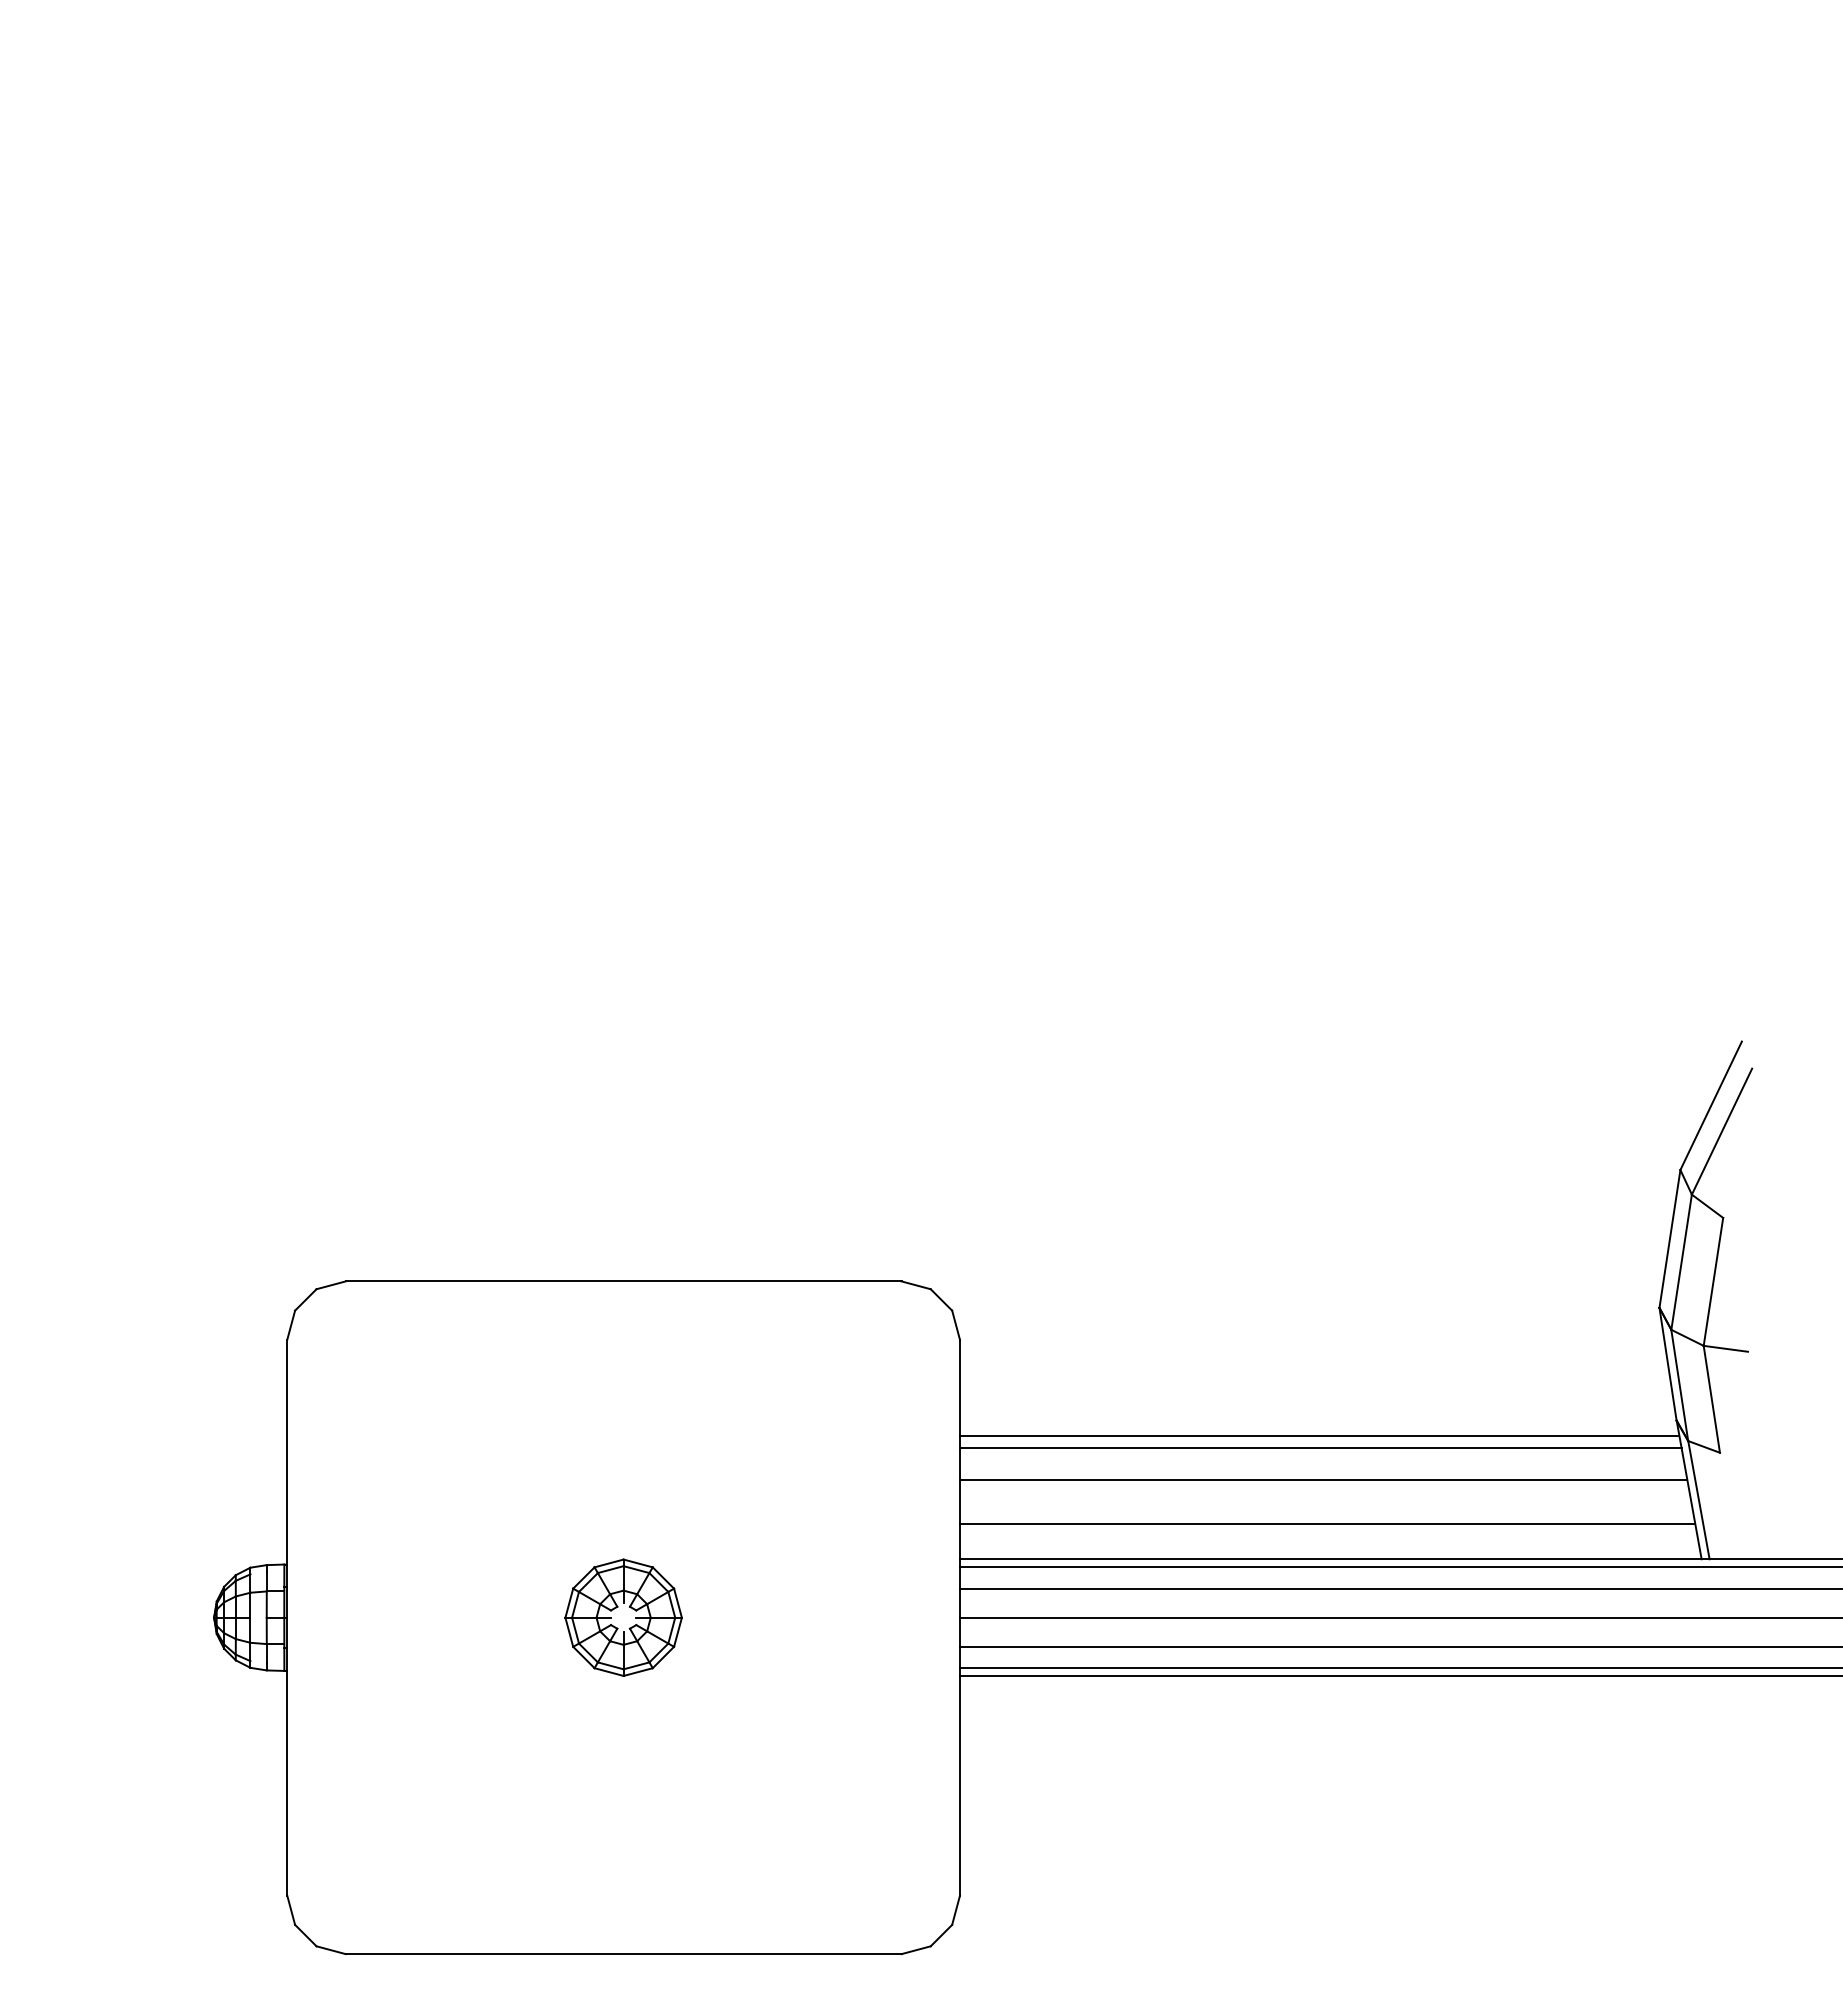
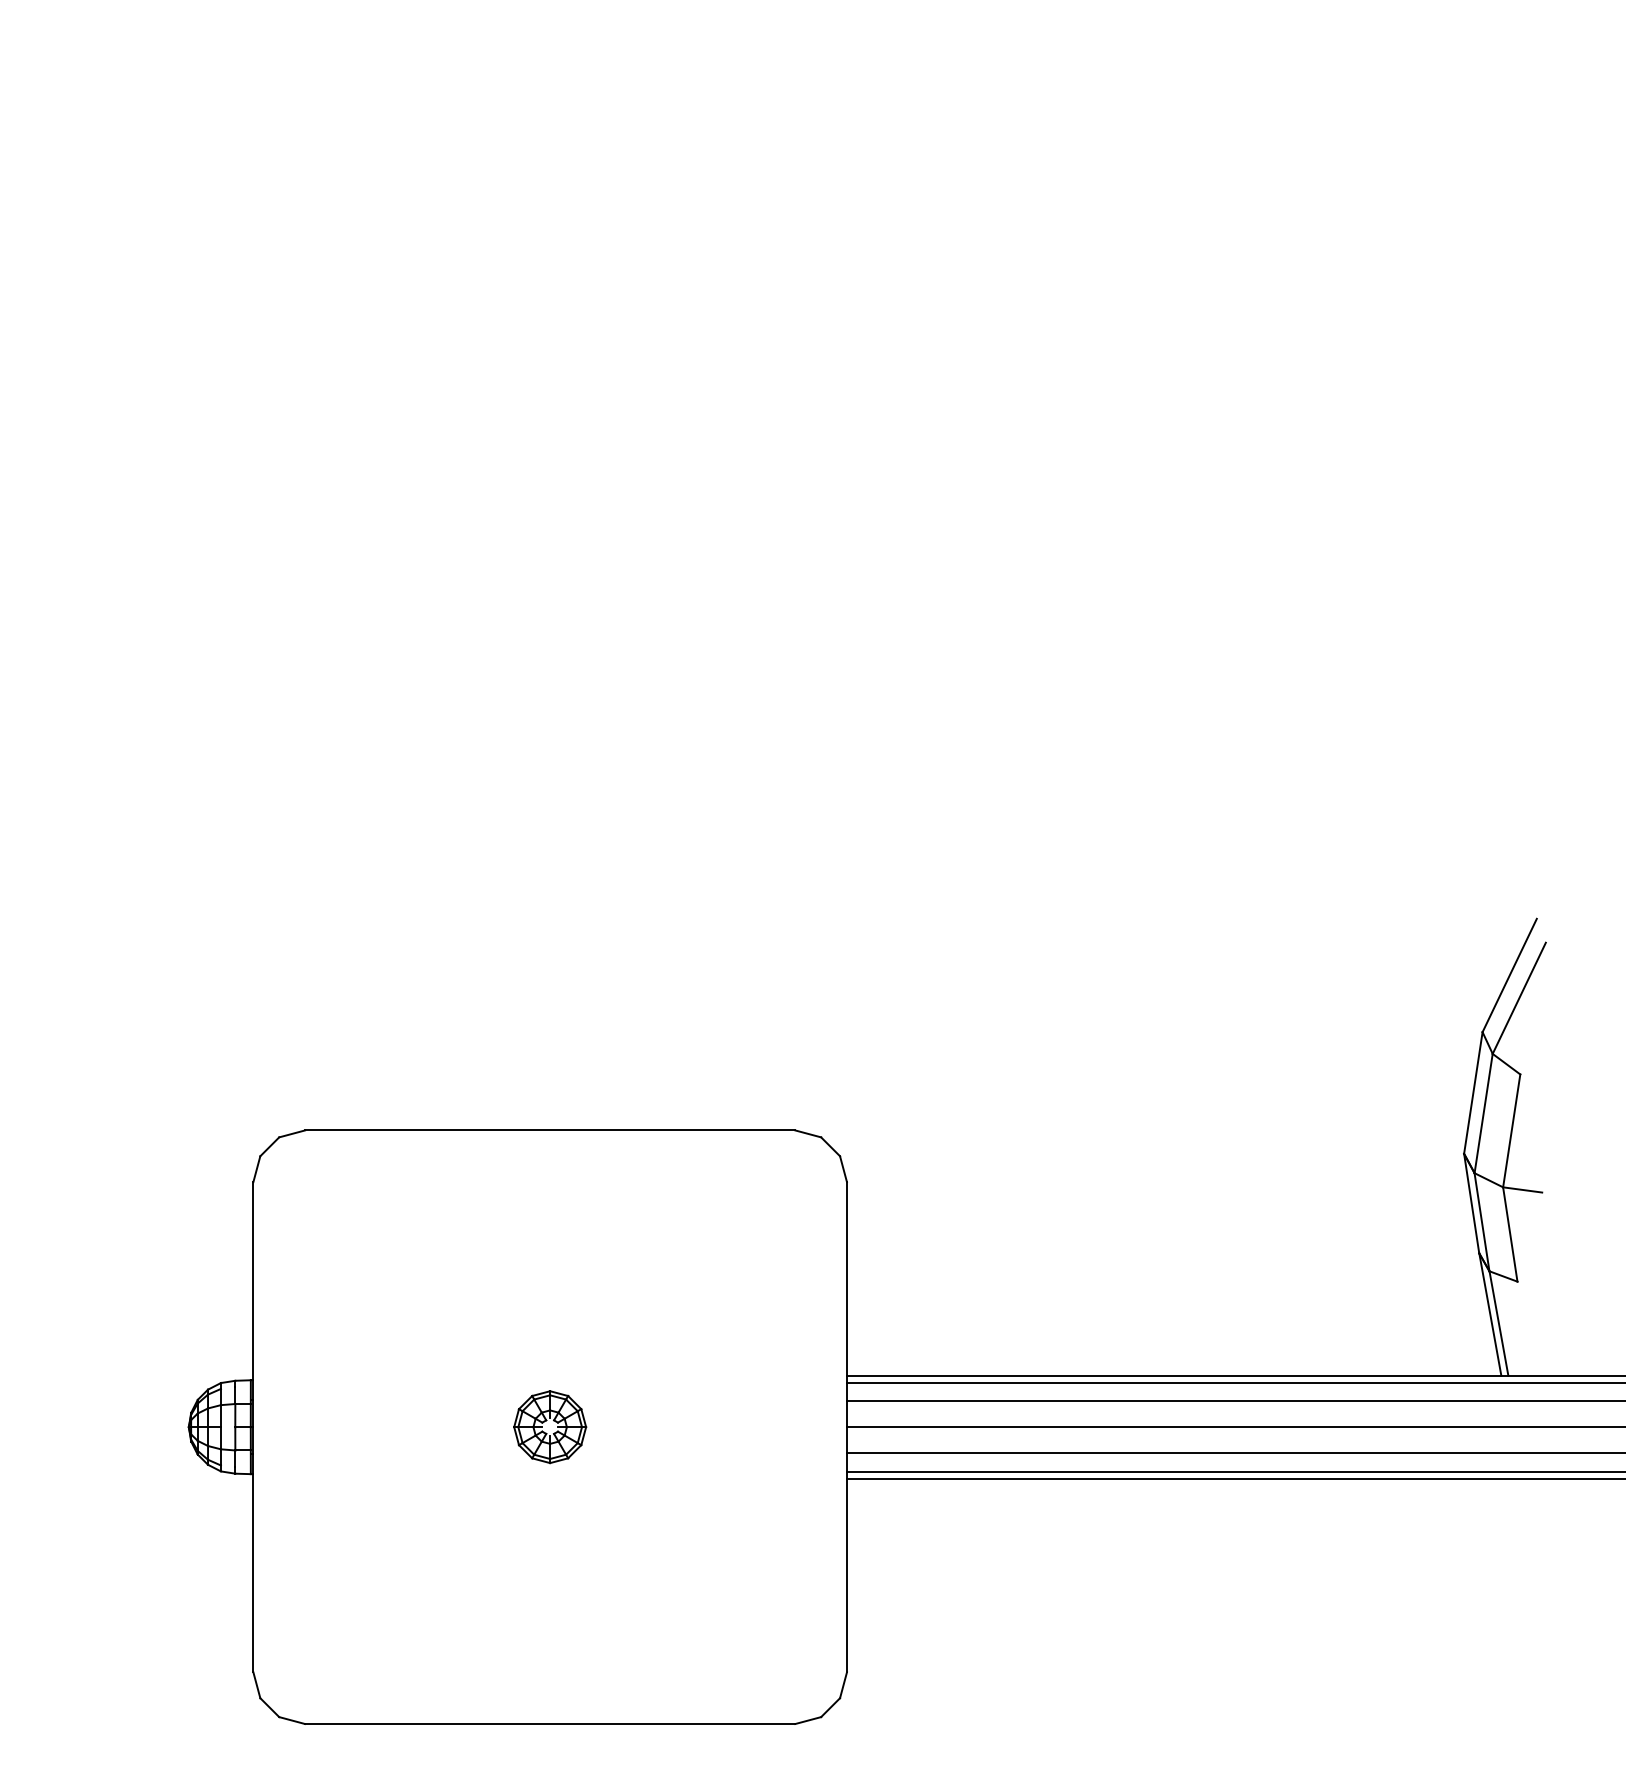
line: (1319, 1436) -> (1164, 1267), removed
line: (1320, 1448) -> (1165, 1277), removed
line: (1323, 1480) -> (1167, 1306), removed
line: (1327, 1524) -> (1171, 1344), removed
part: (623, 1617) -> (550, 1426), size x0.7

